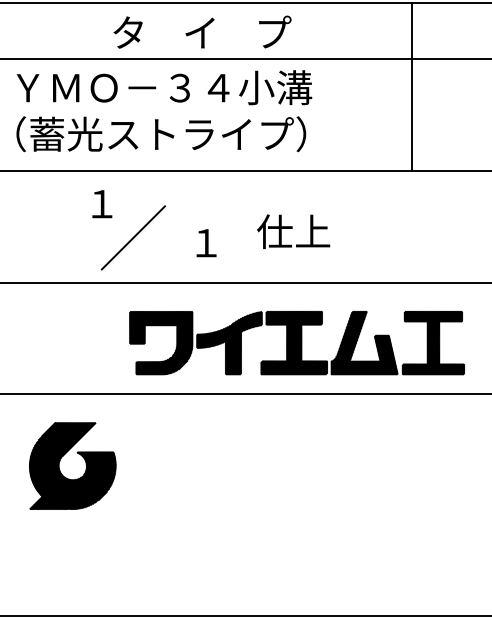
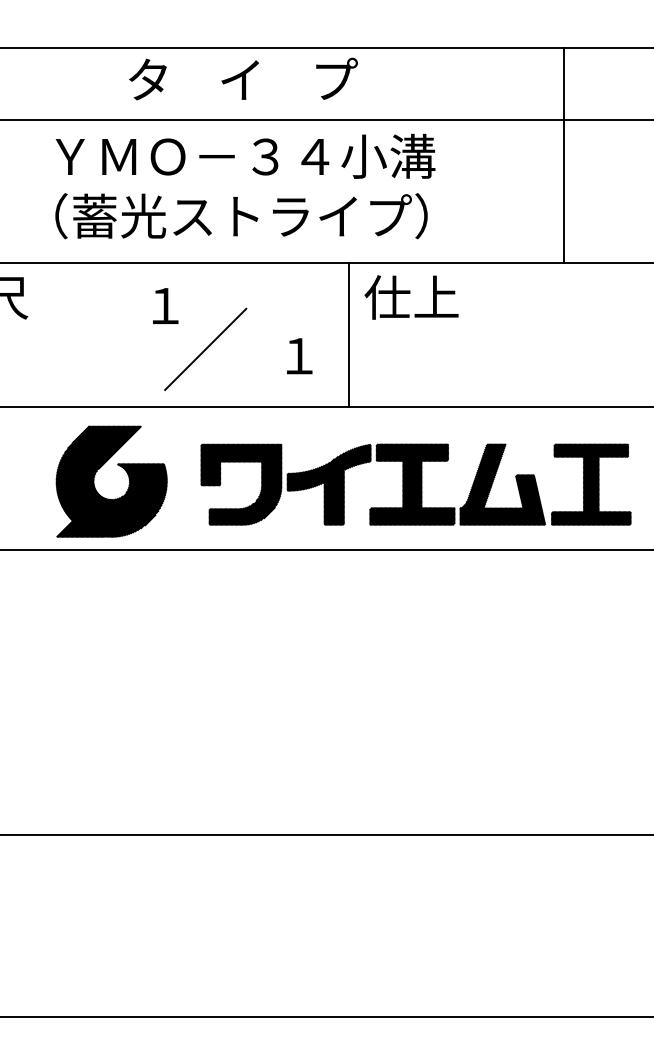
text: (202, 31) -> (243, 78), moved
line: (245, 226) -> (349, 334), added
text: (293, 231) -> (411, 297), moved
part: (60, 462) -> (95, 476), moved

